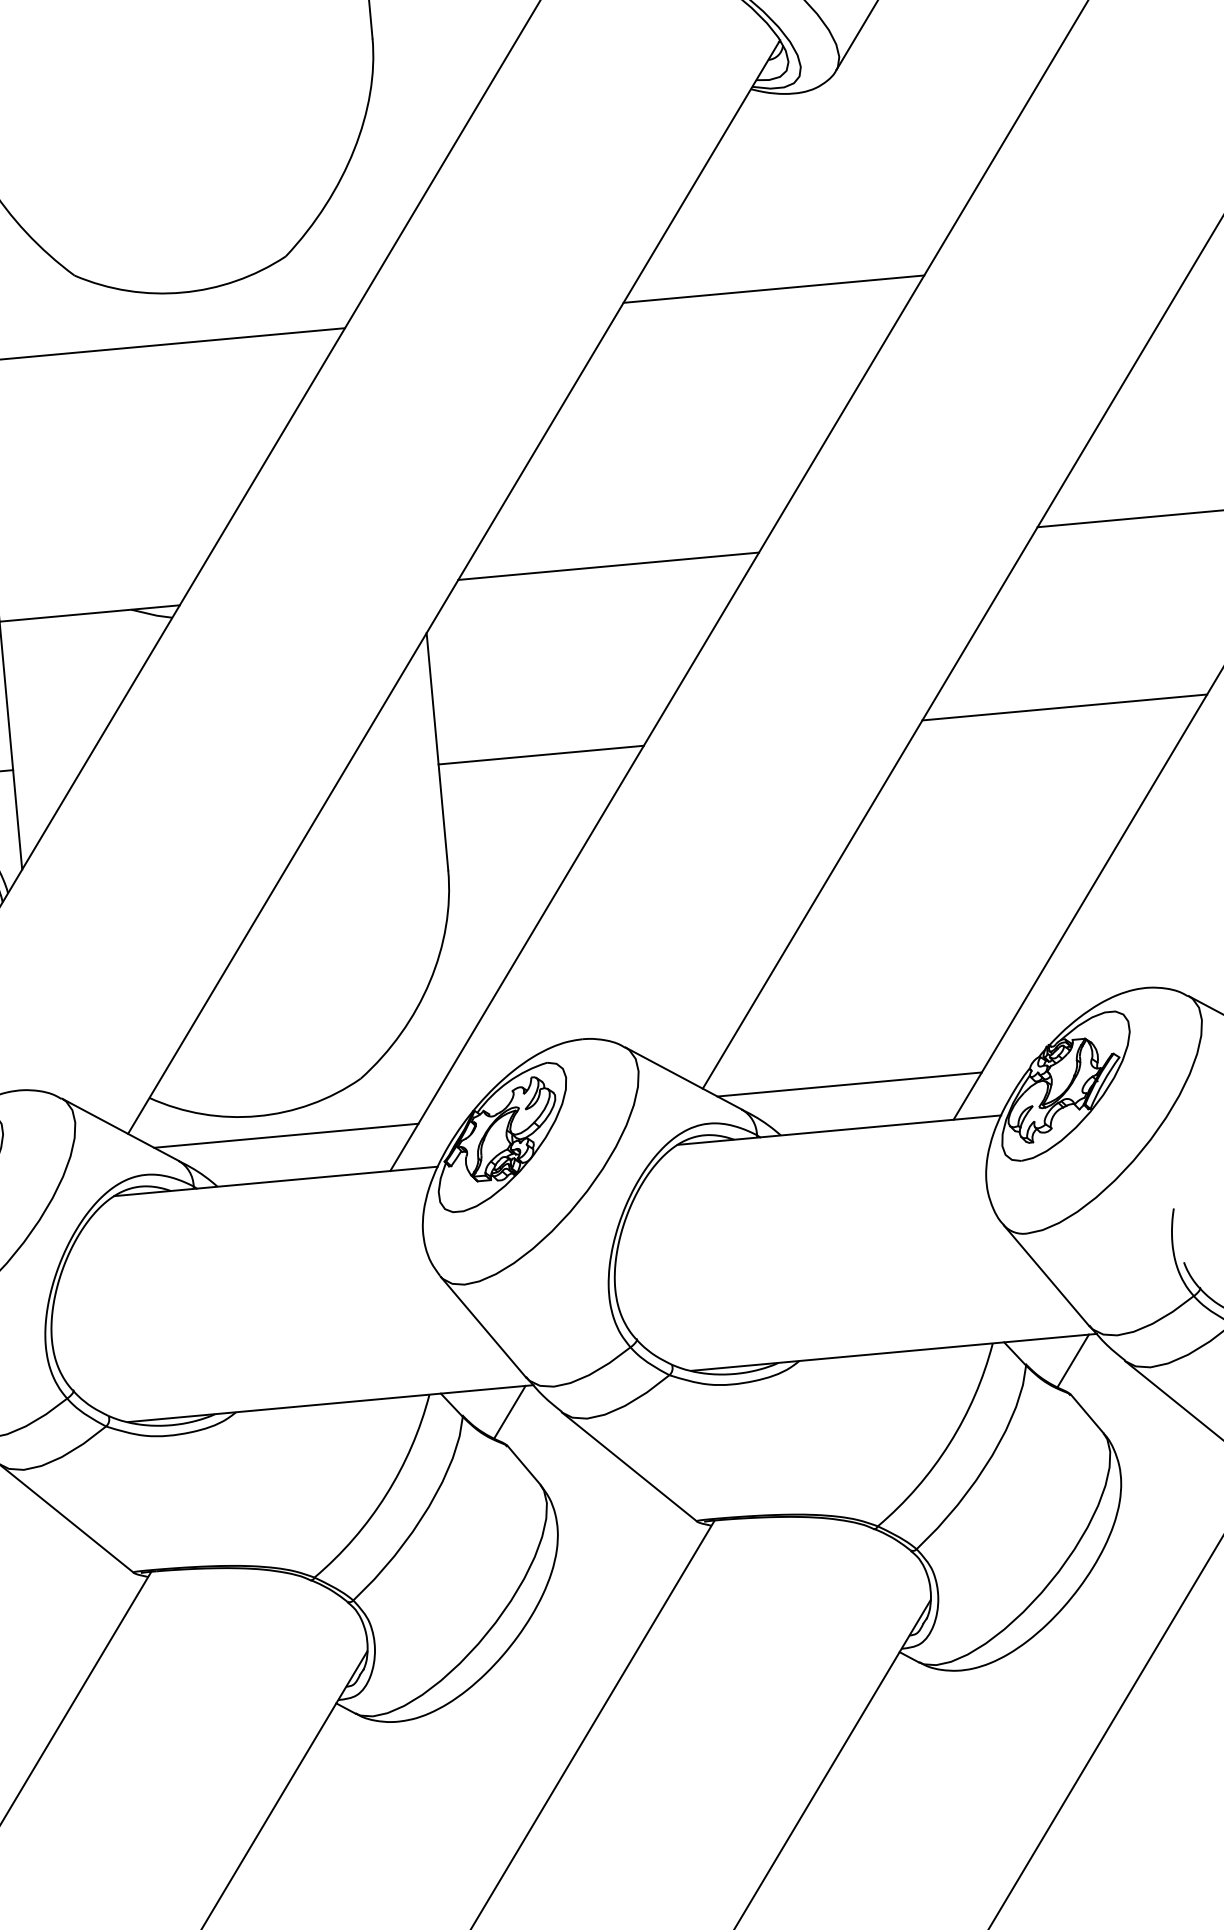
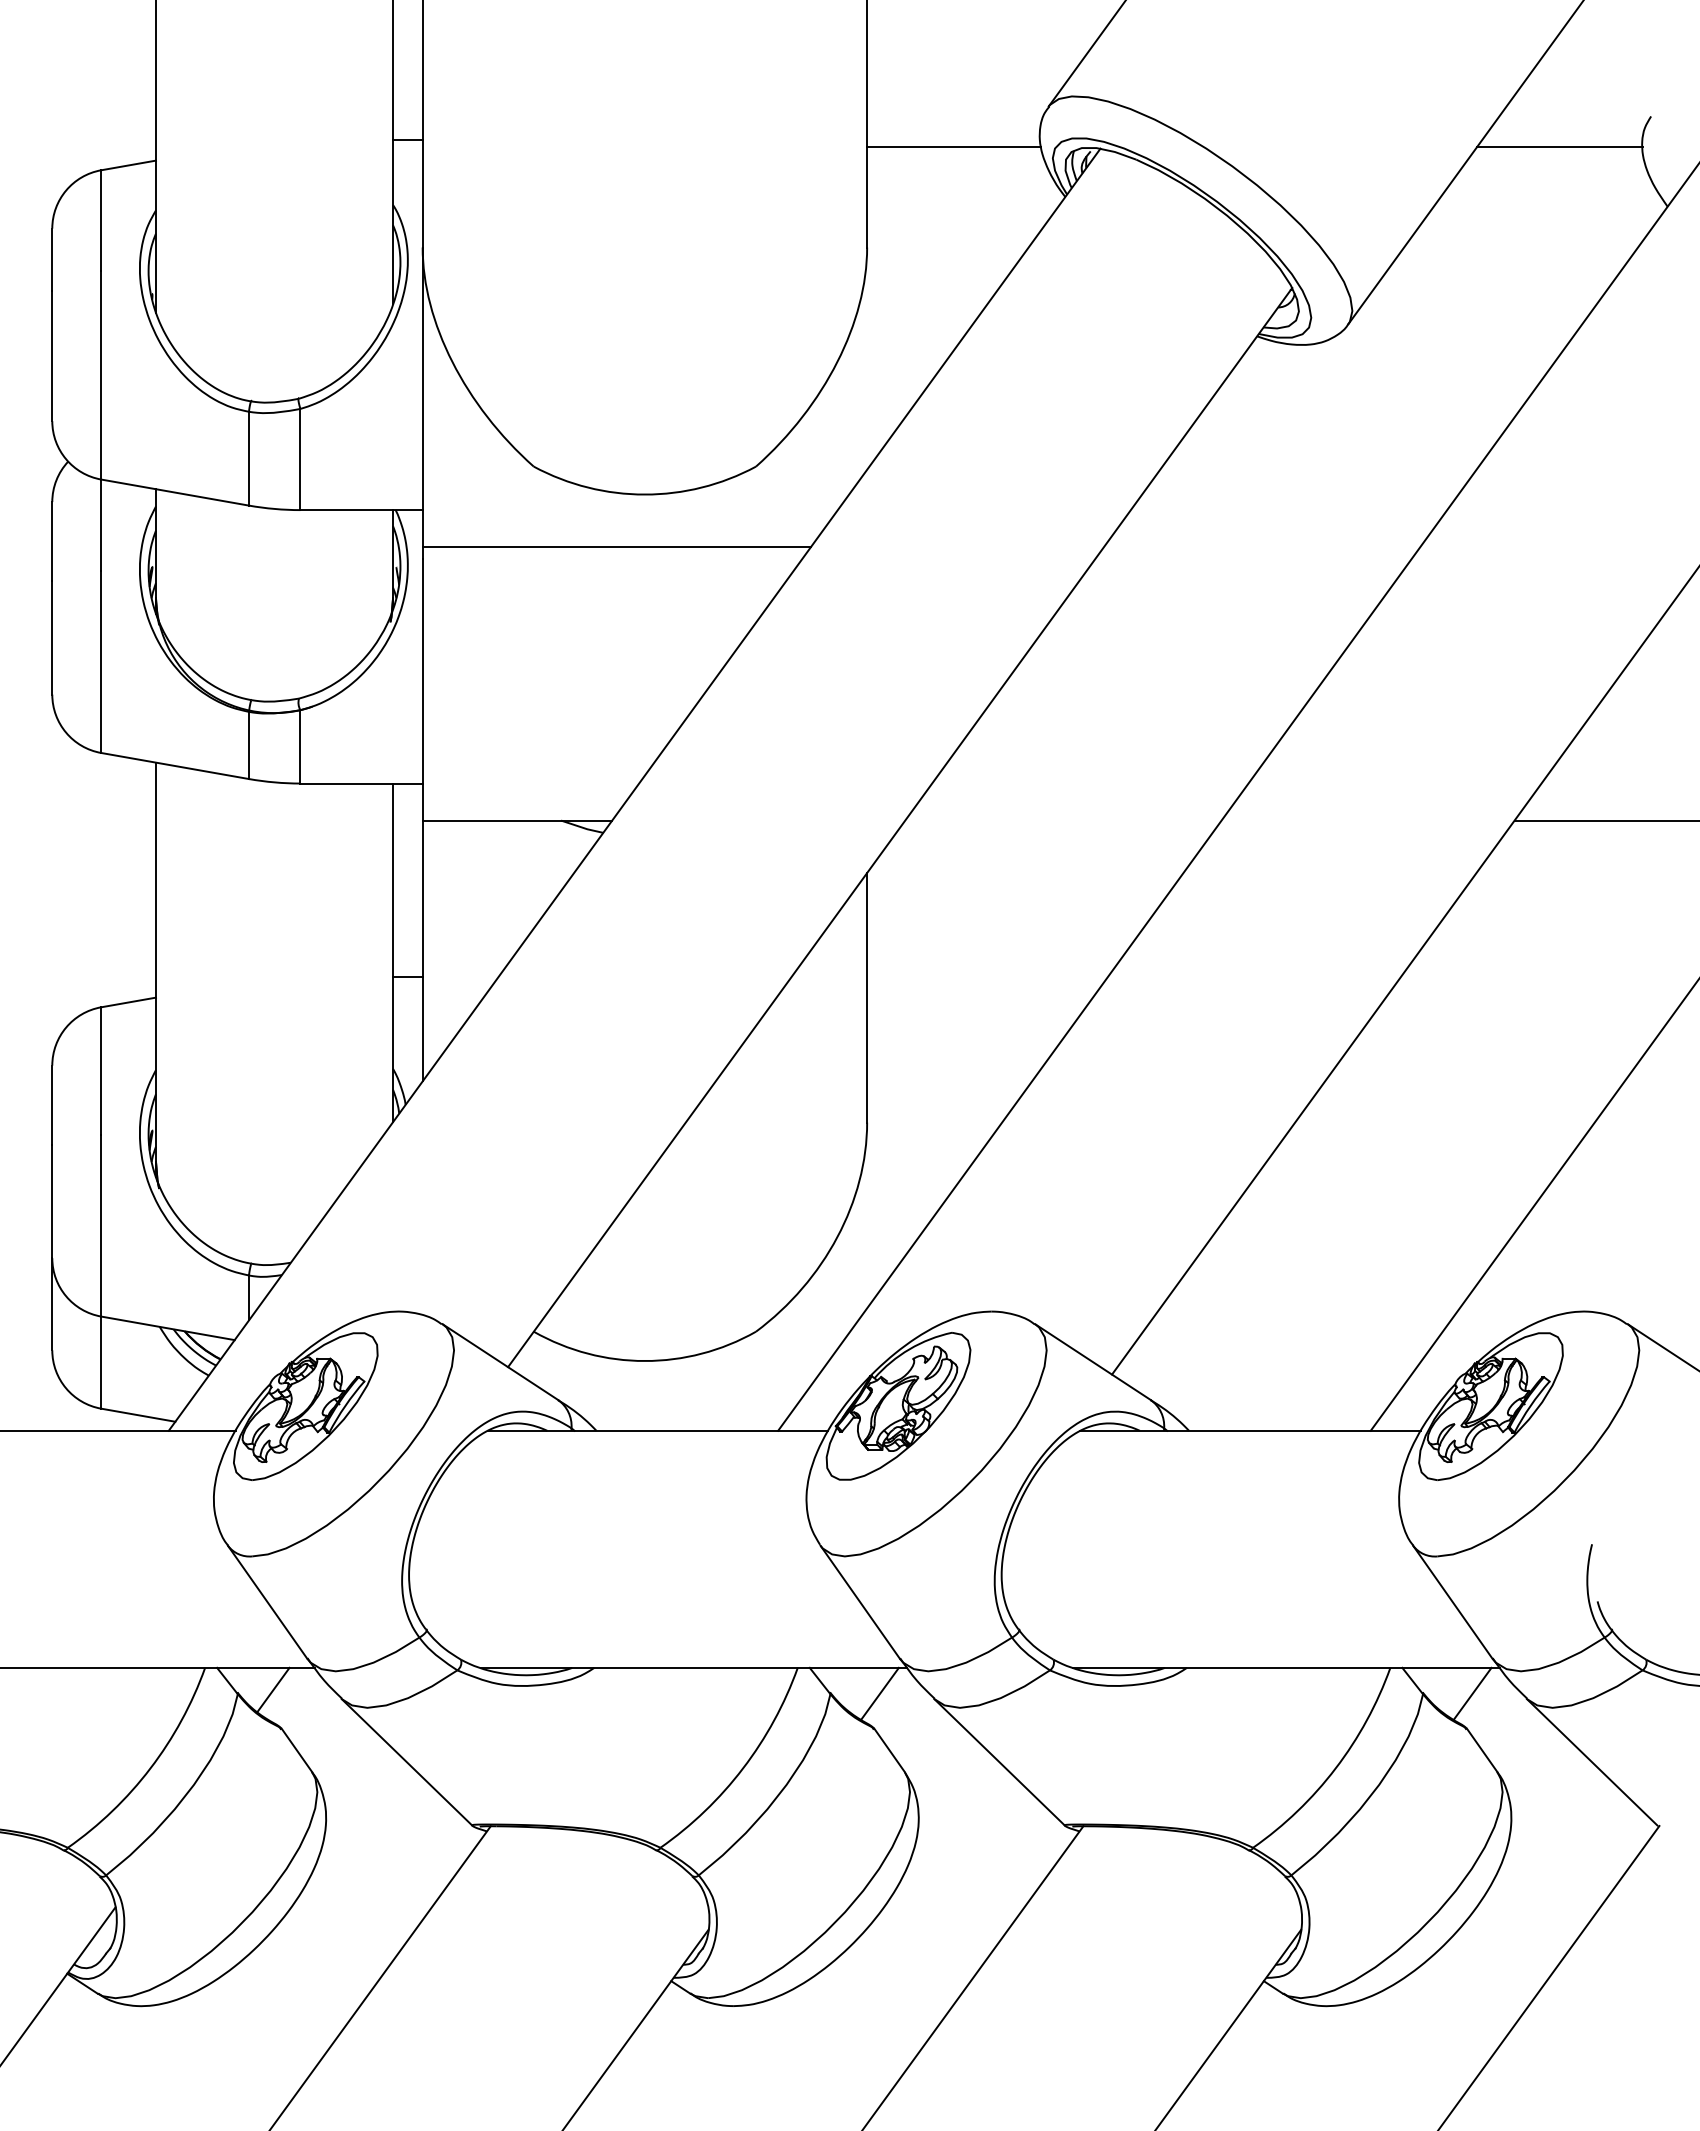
line: (773, 289) -> (1261, 547), removed
line: (608, 566) -> (1063, 820), removed
line: (1064, 707) -> (1525, 1011), removed
line: (541, 755) -> (975, 1011), removed
line: (849, 1084) -> (1265, 1384), removed
line: (286, 1136) -> (673, 1384), removed

